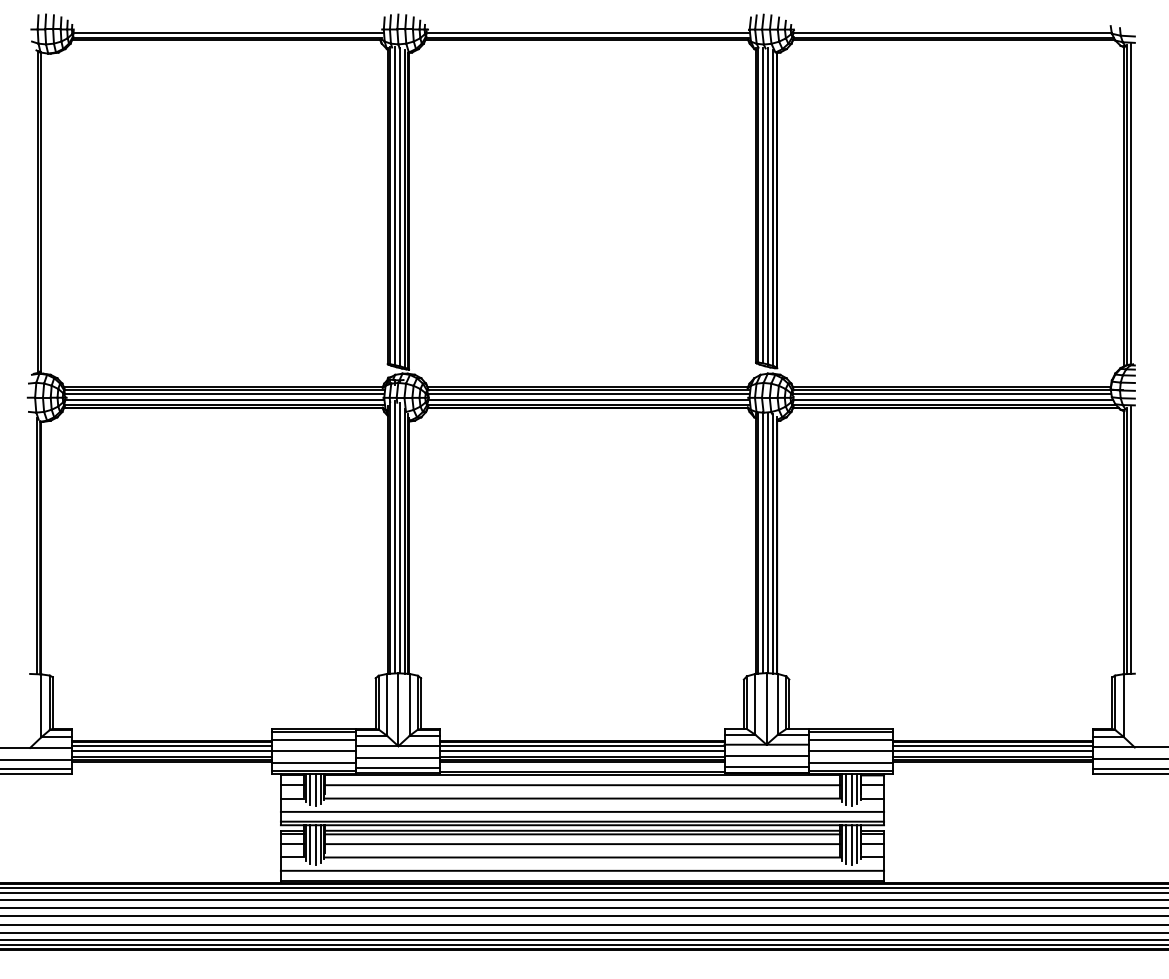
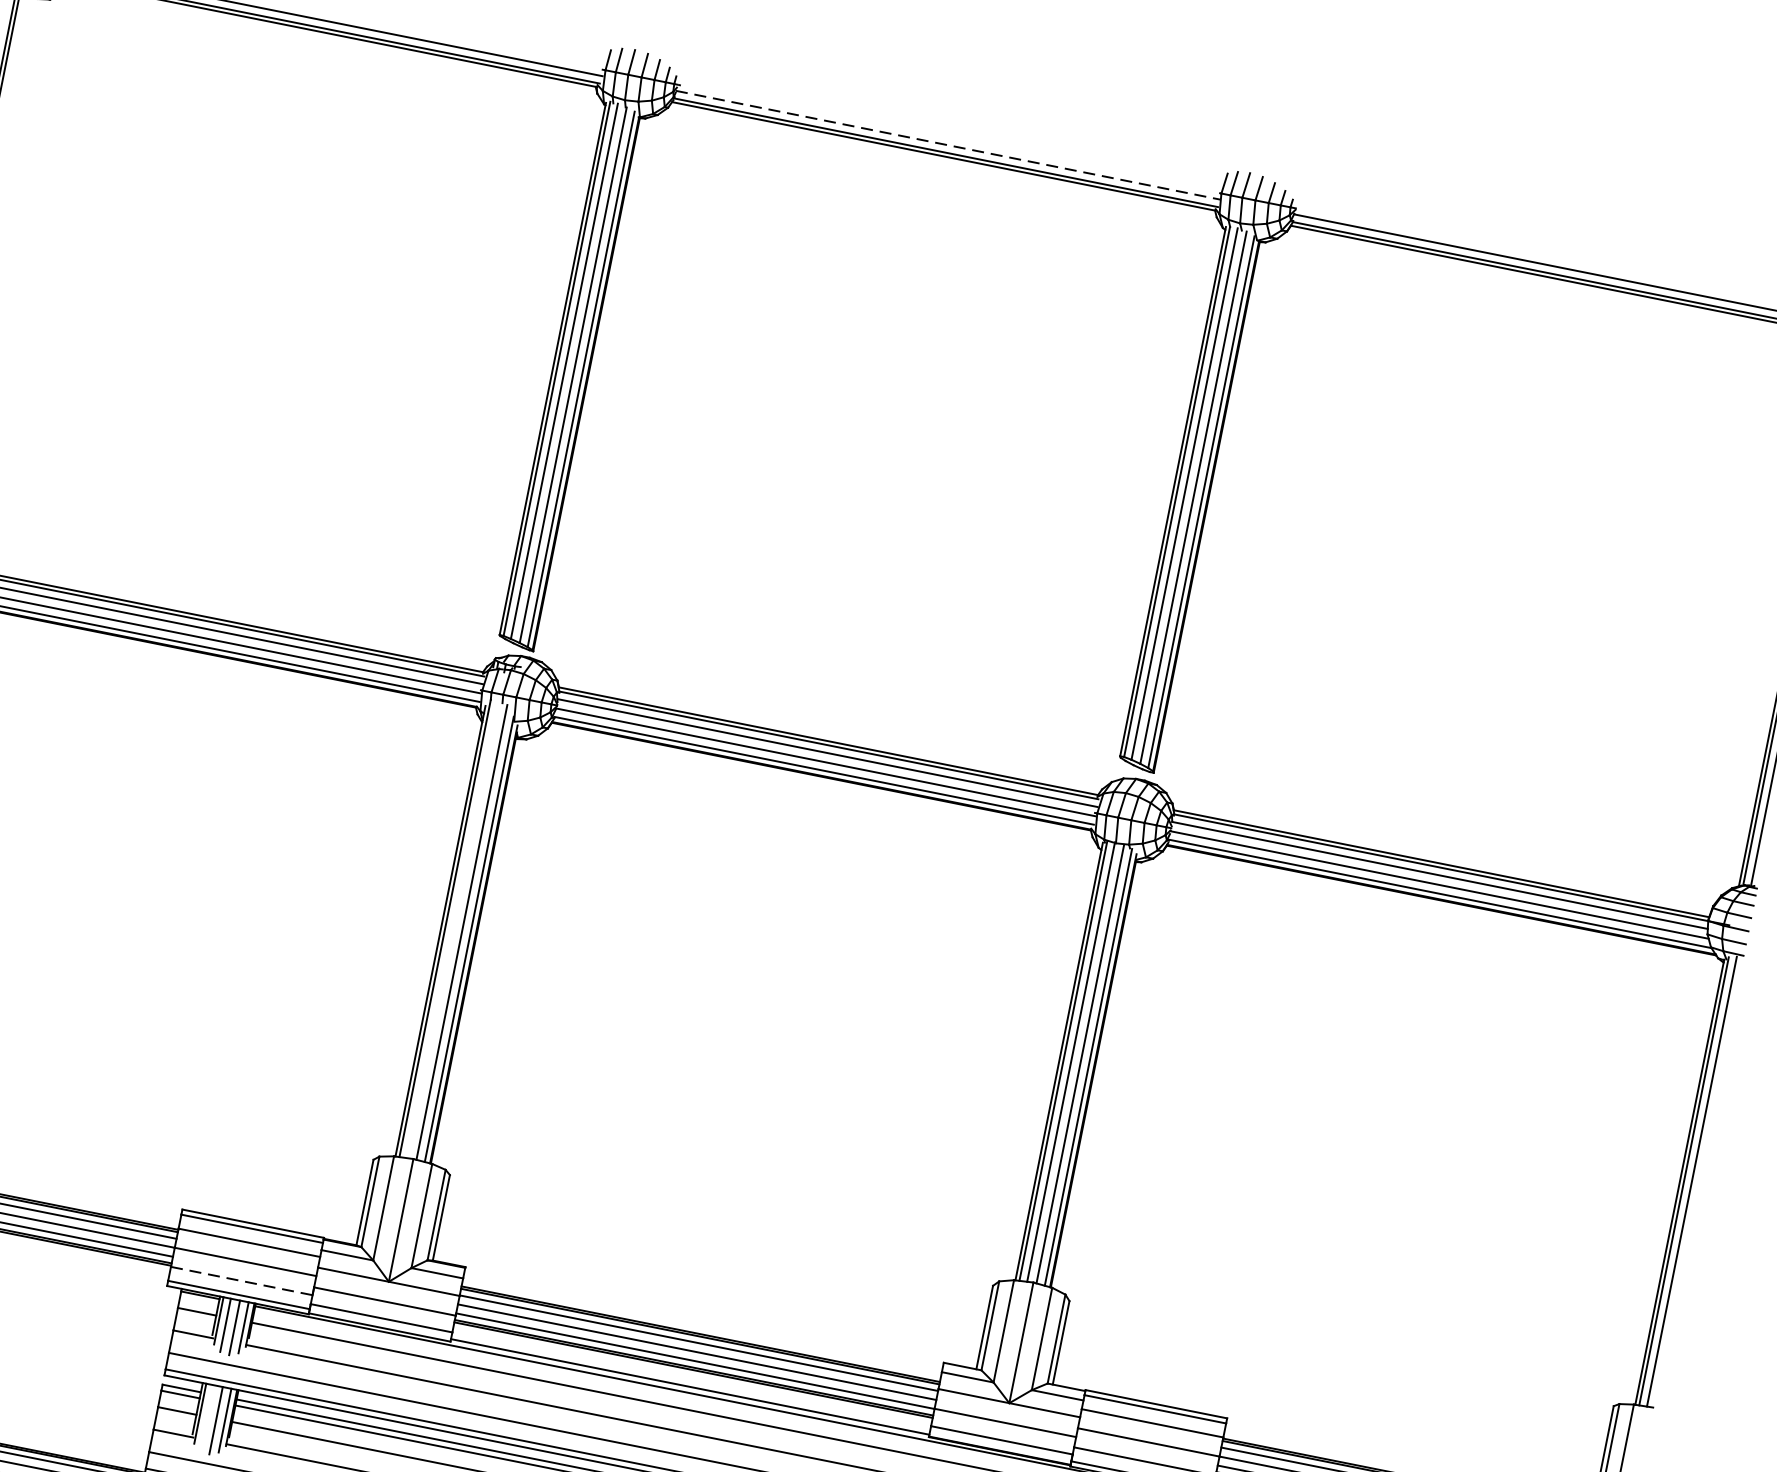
line: (588, 33) -> (948, 145), solid -> dashed
line: (394, 536) -> (452, 927), removed
line: (314, 762) -> (242, 1281), solid -> dashed
line: (310, 844) -> (207, 1417), removed

